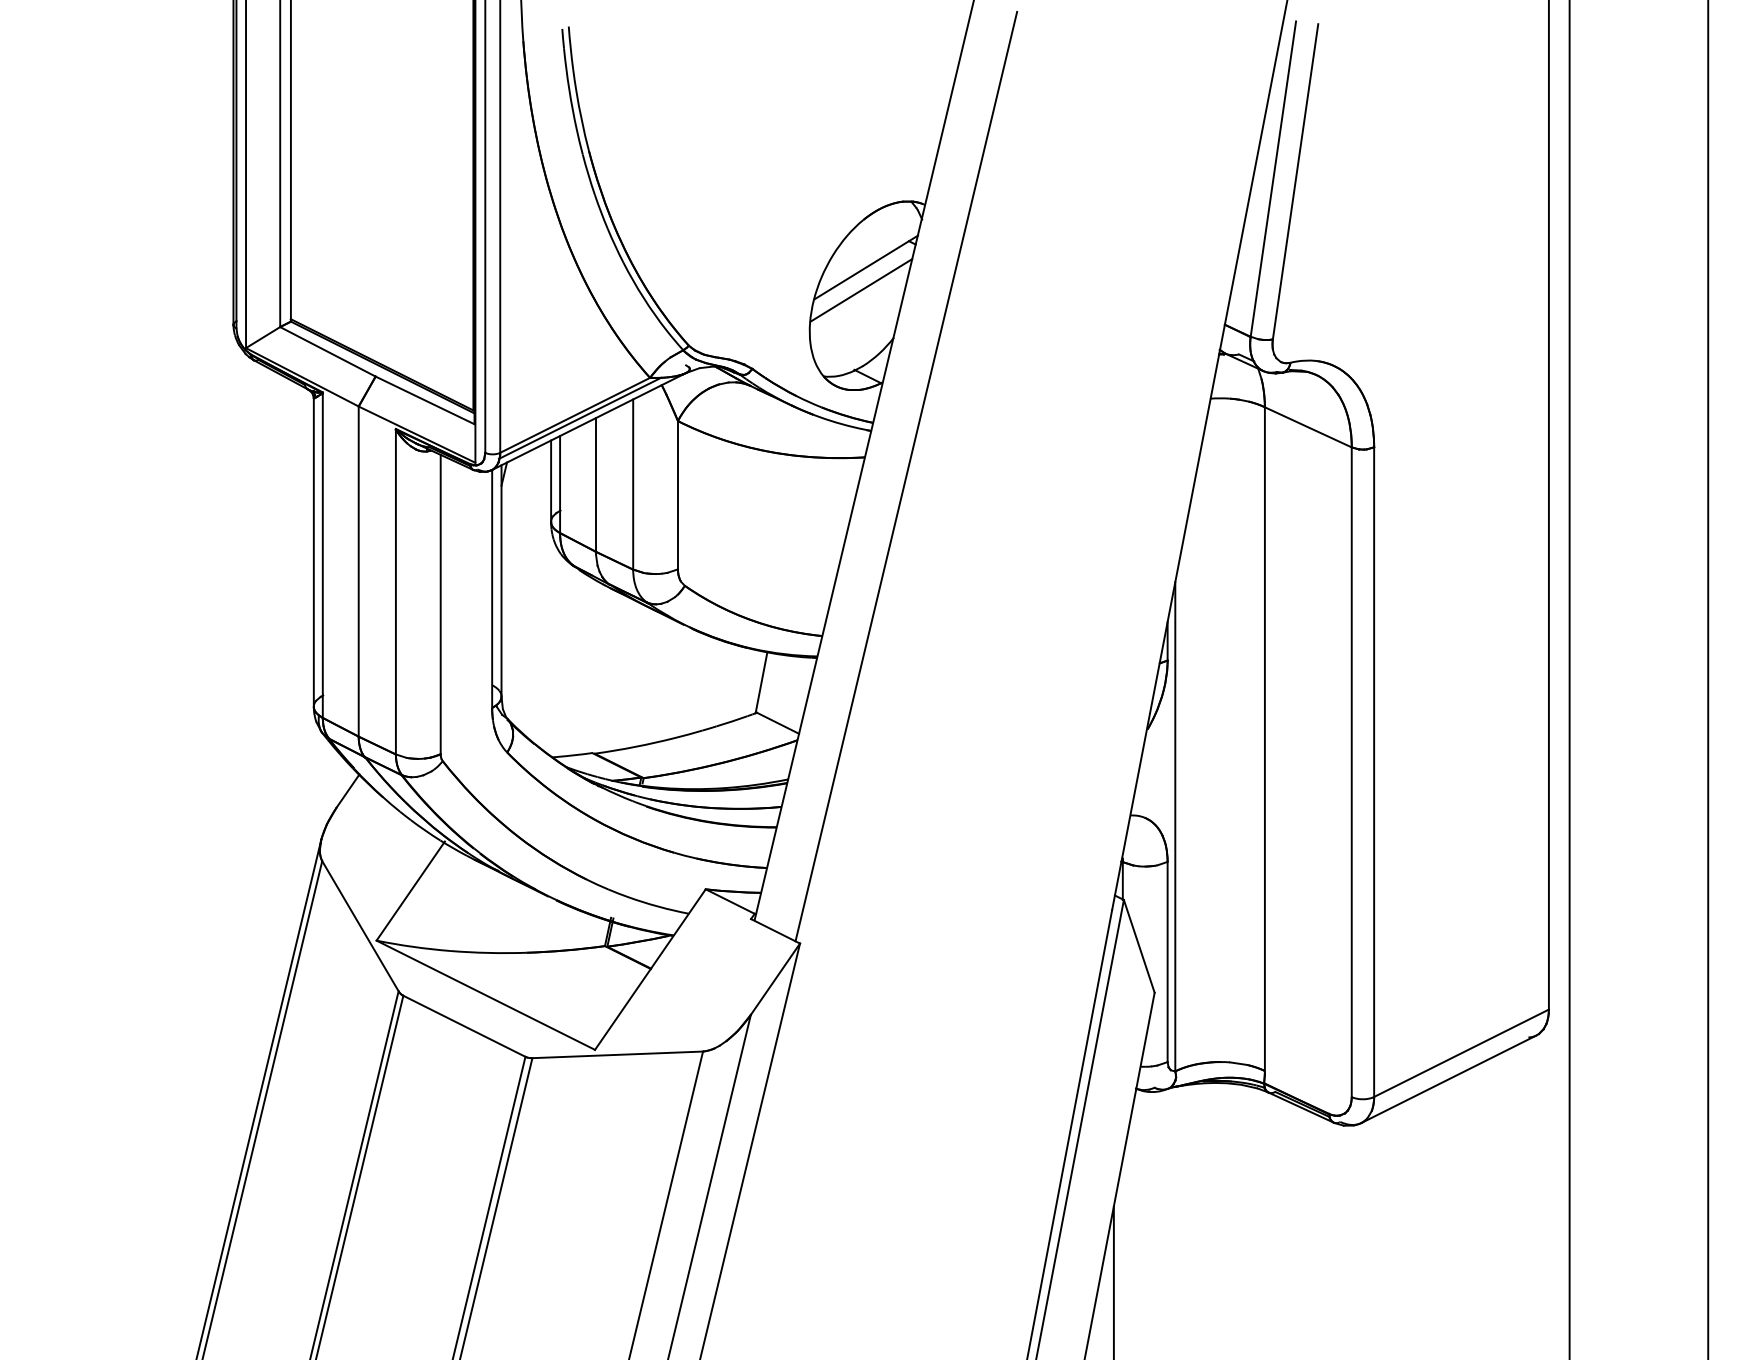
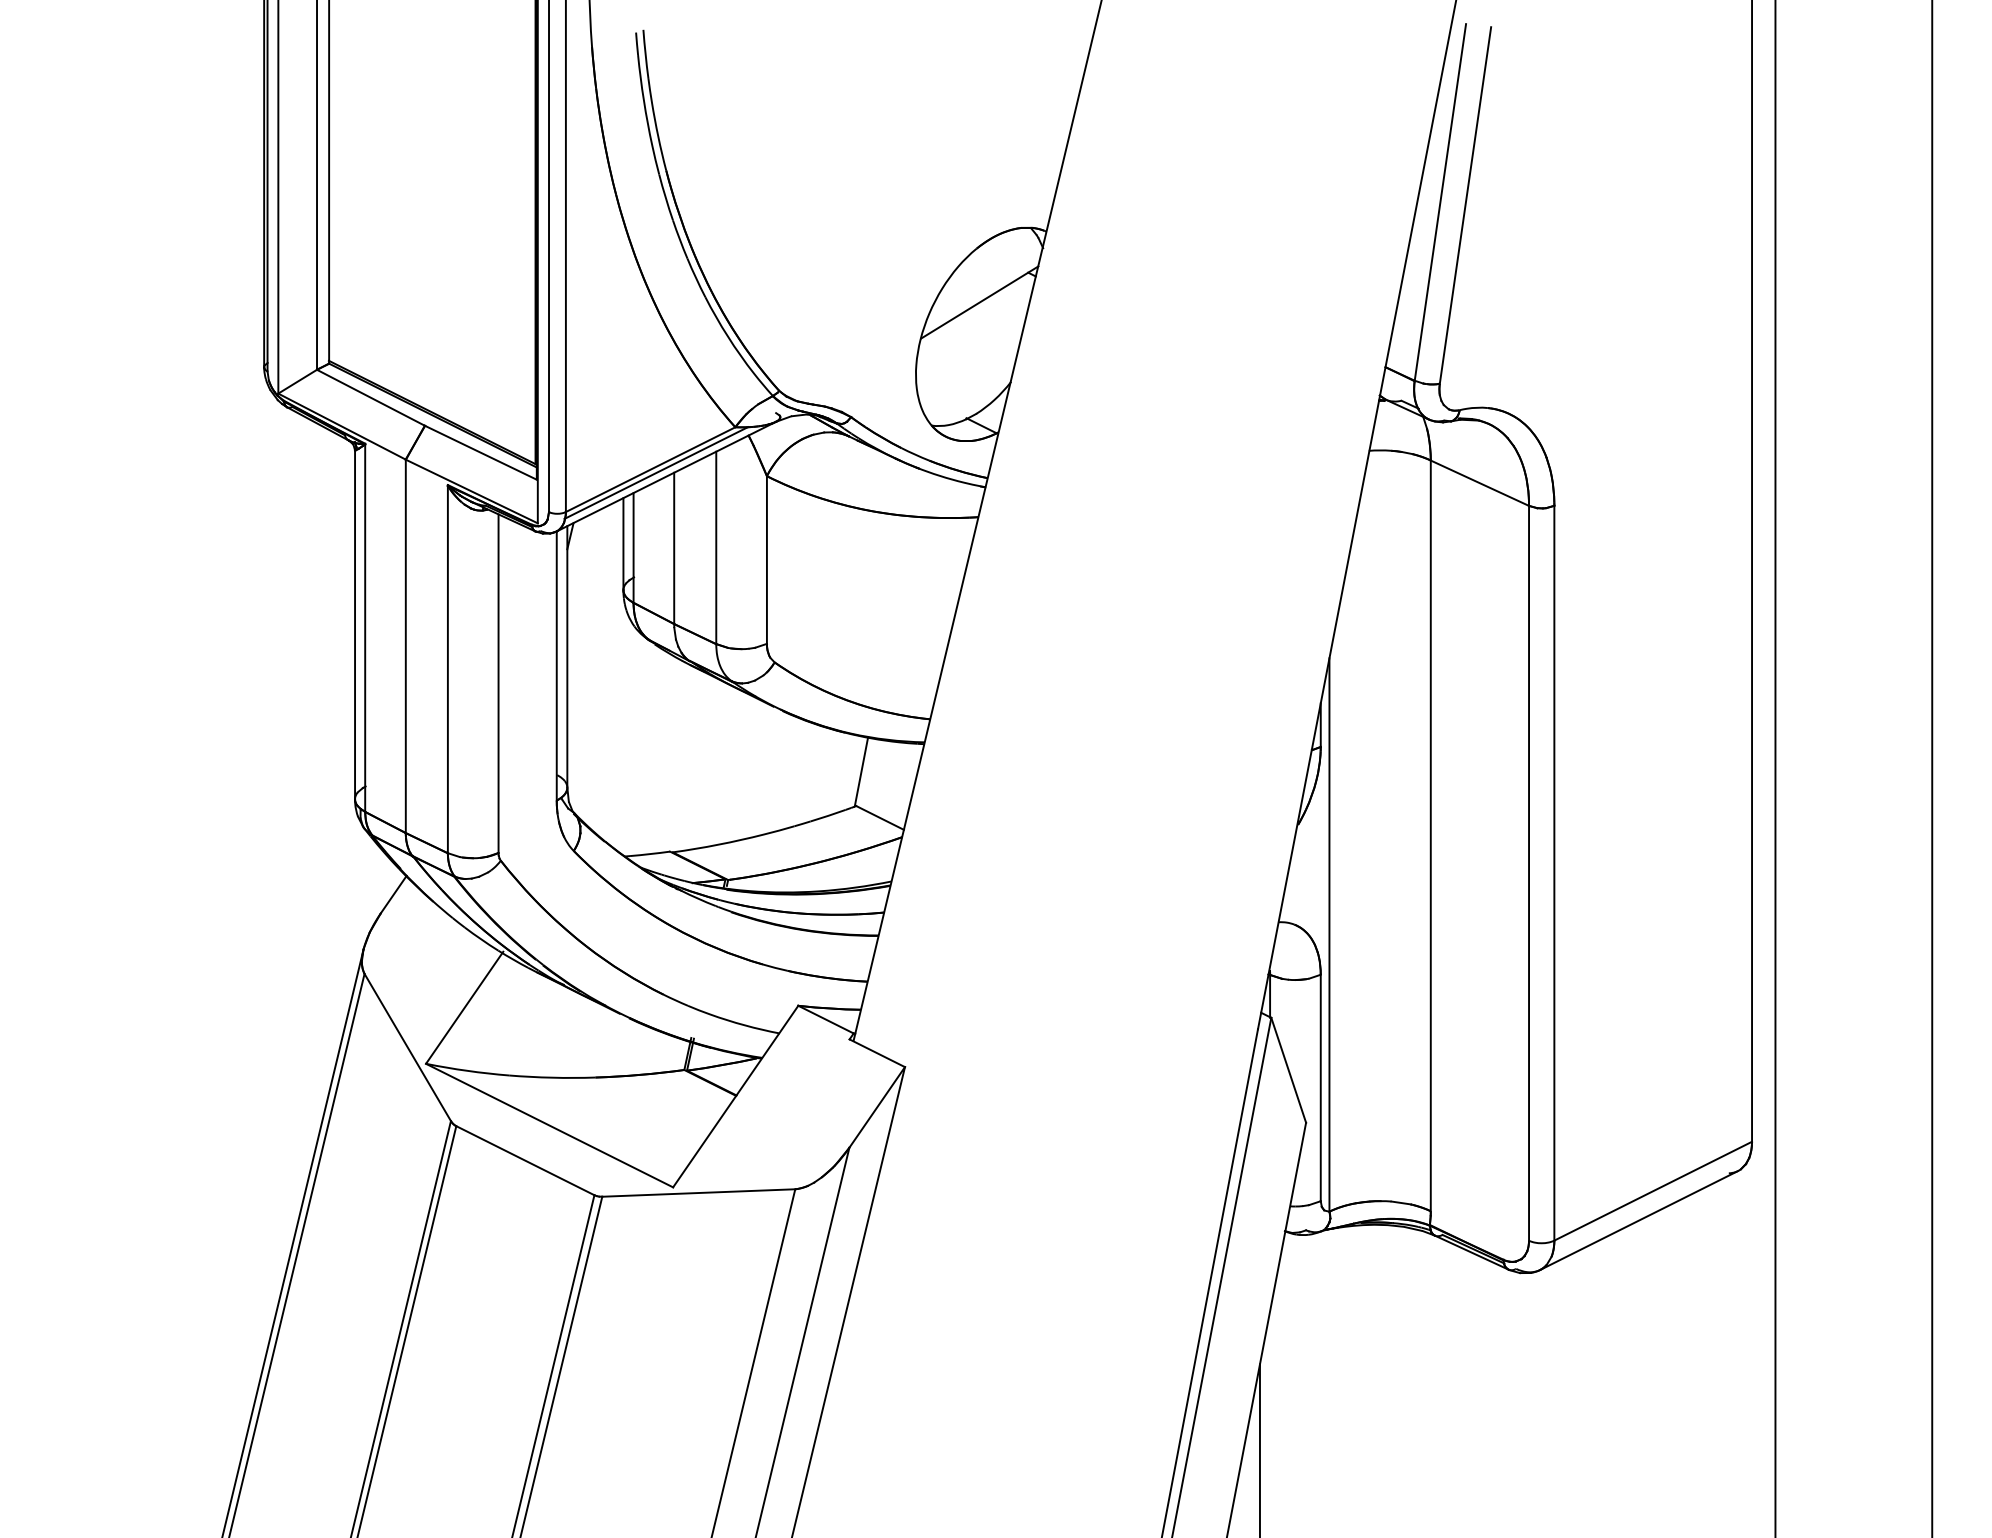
line: (861, 289) -> (974, 327), removed
line: (905, 476) -> (1024, 538), removed

